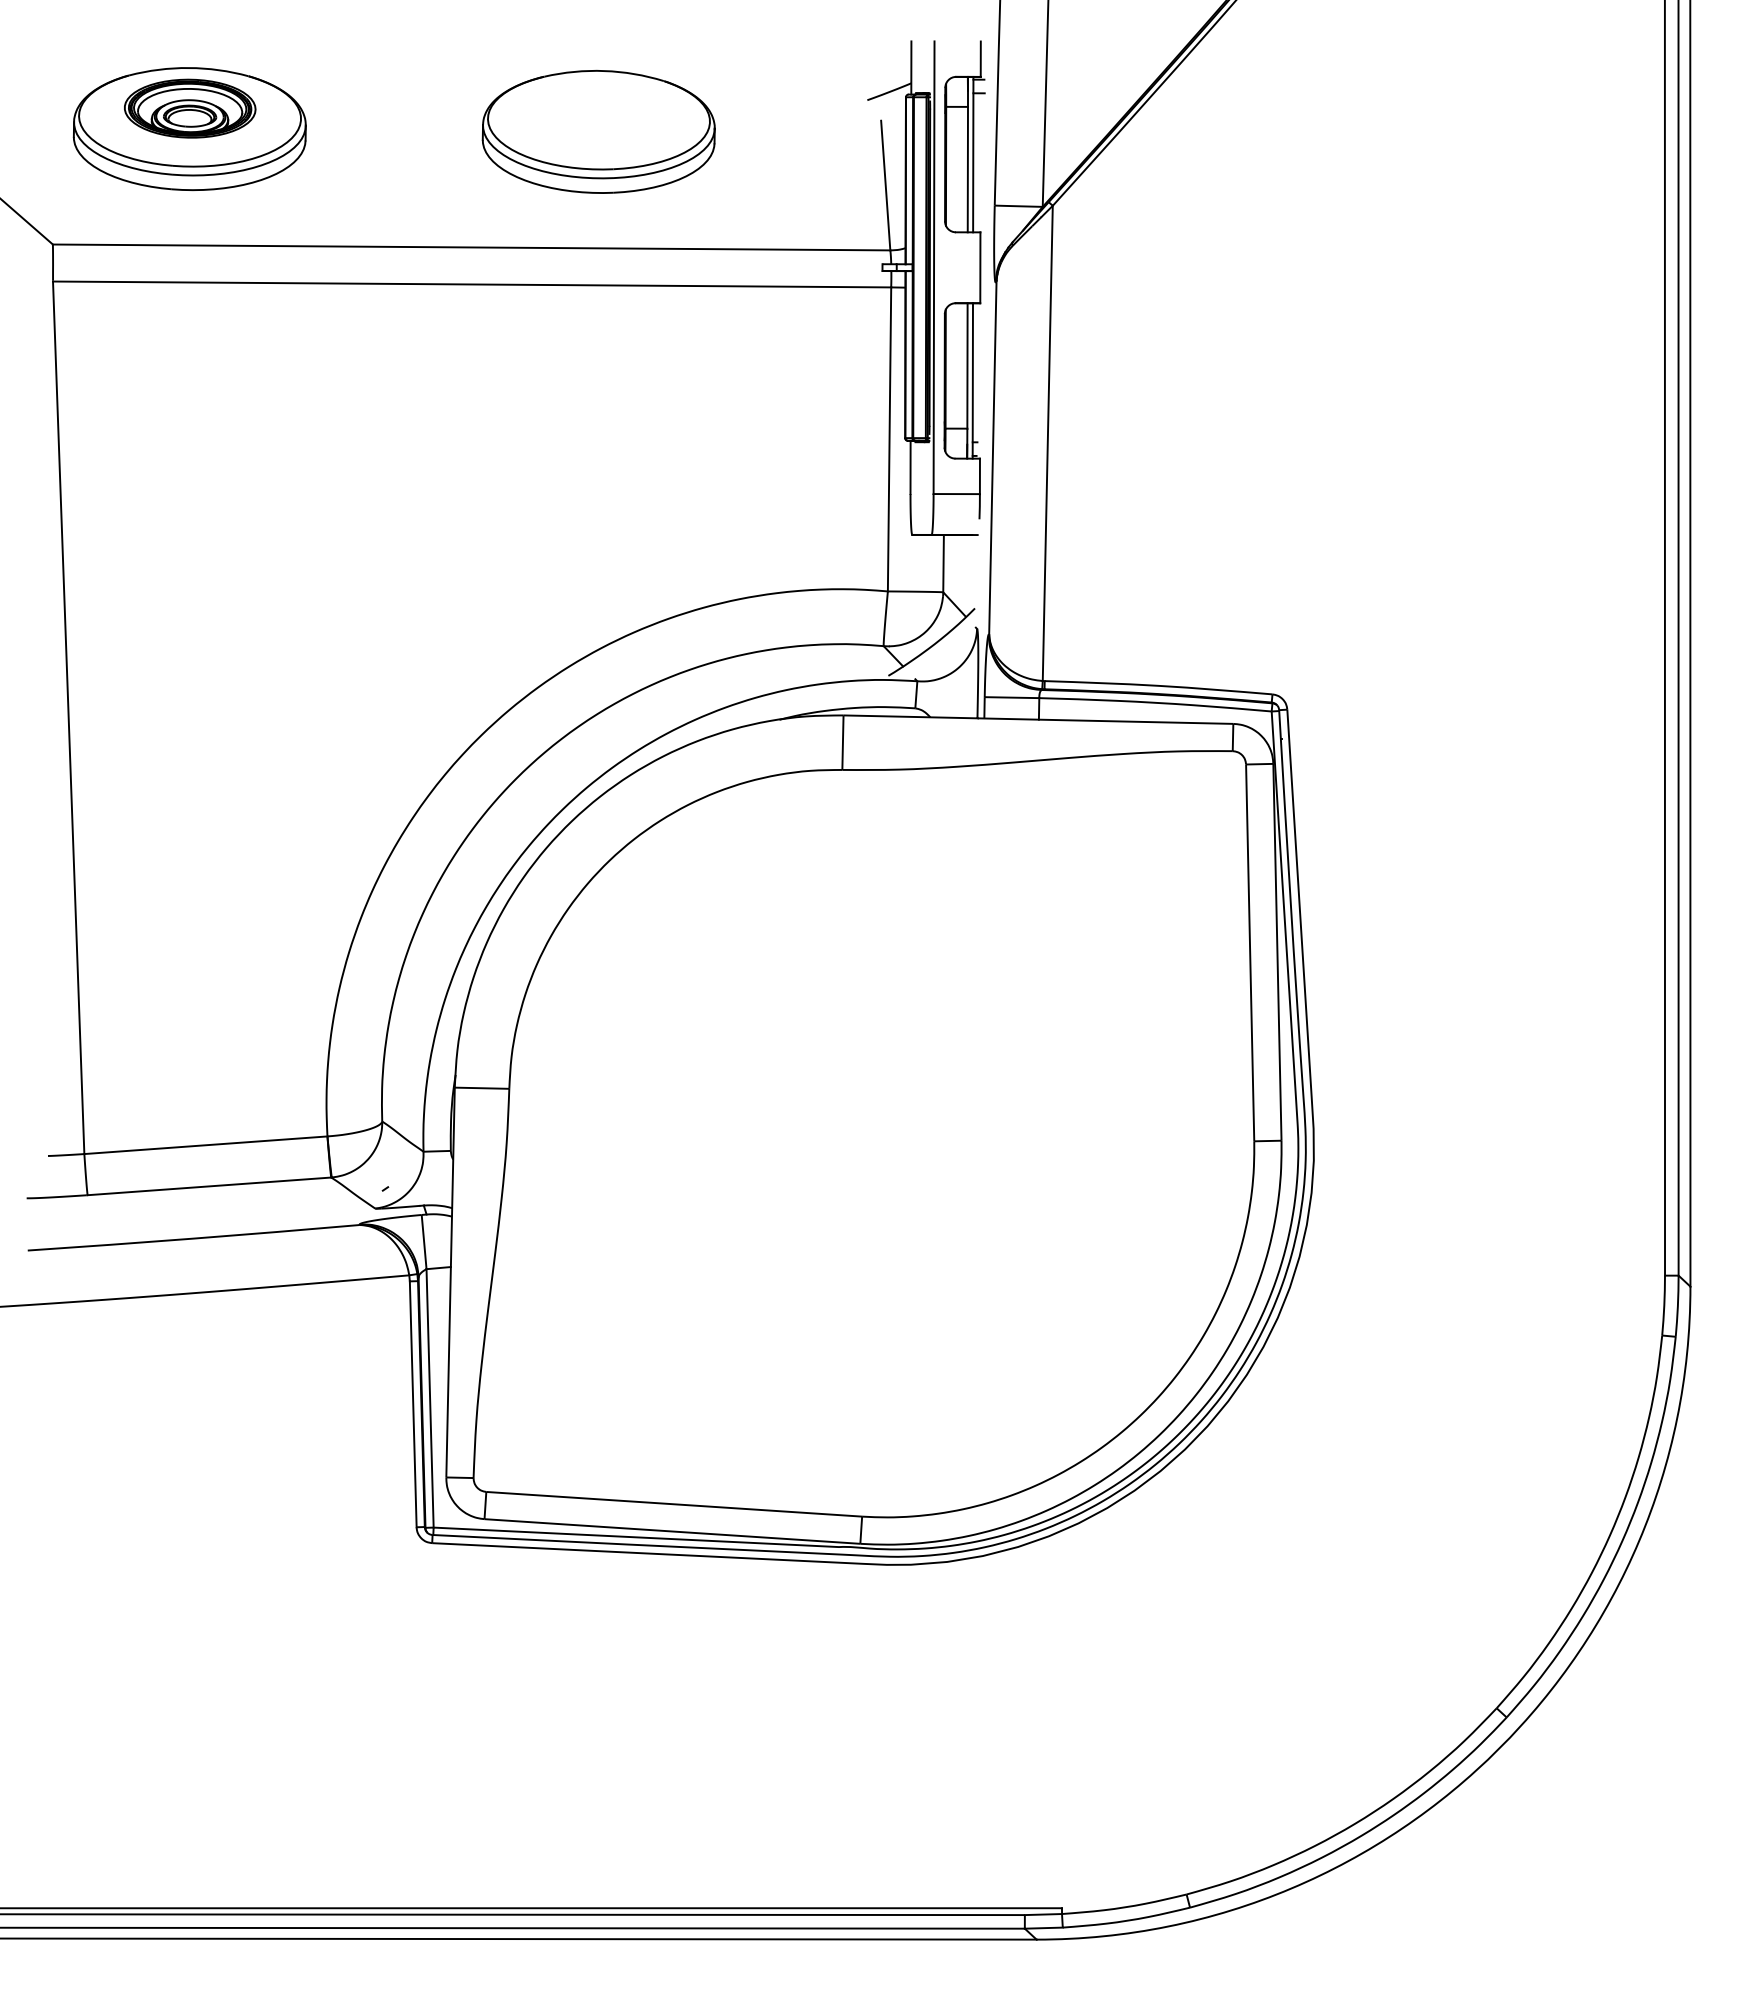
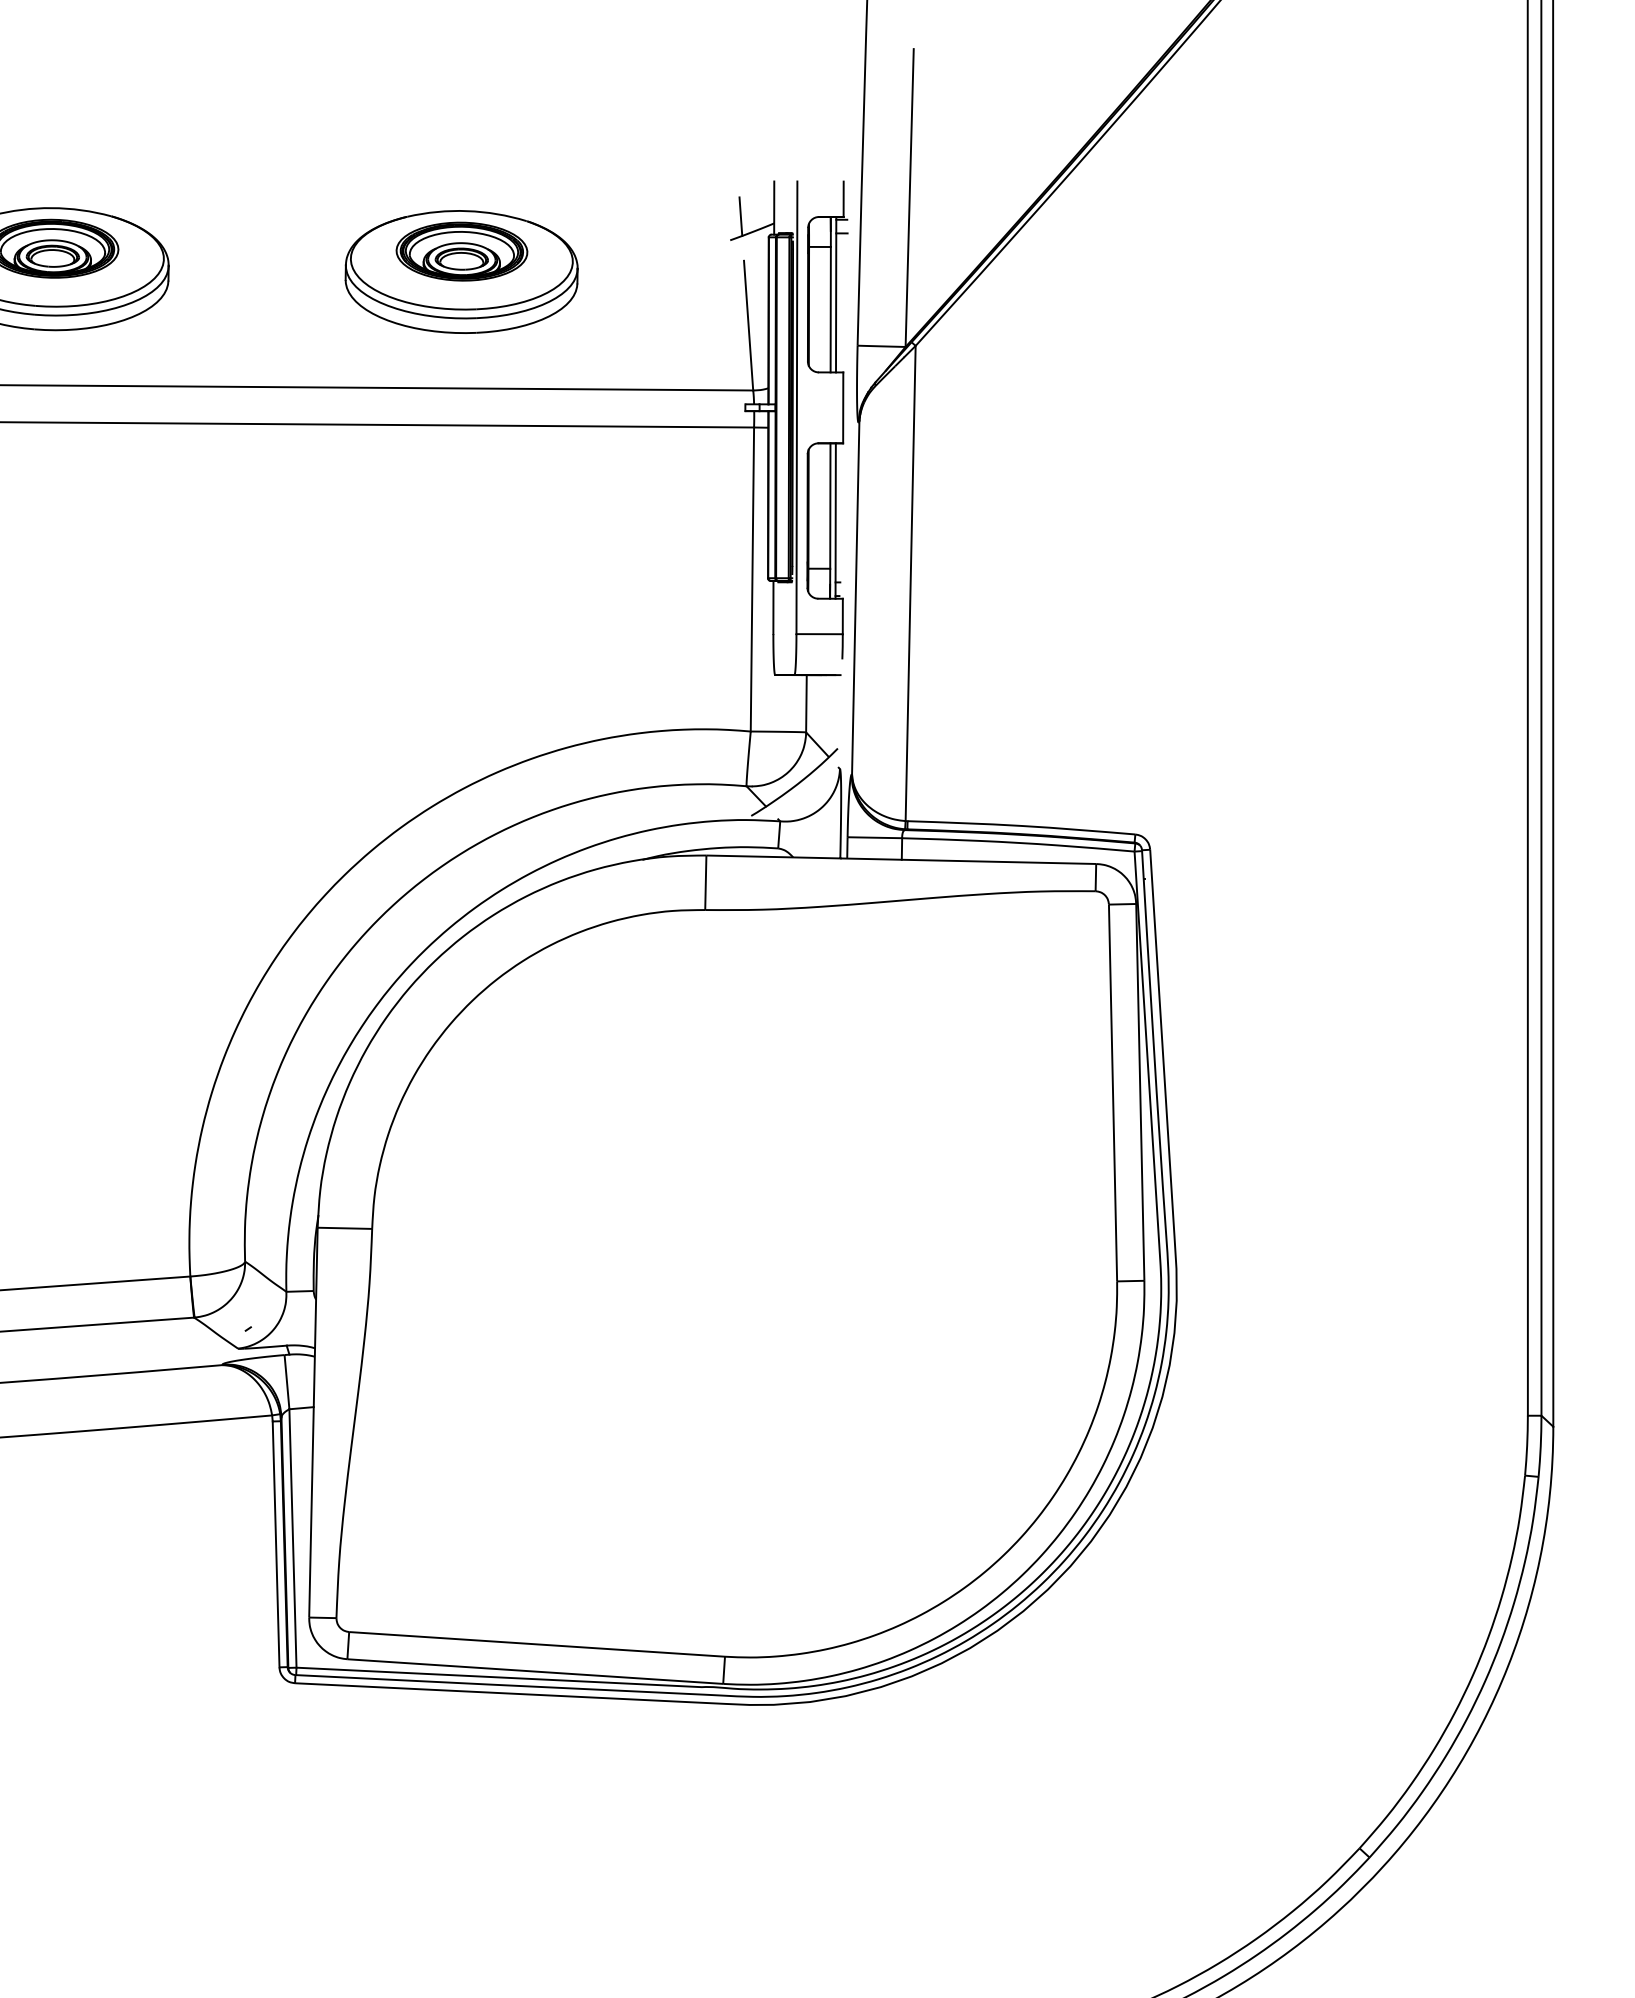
line: (877, 76) -> (740, 216), added
part: (598, 111) -> (461, 251), added

